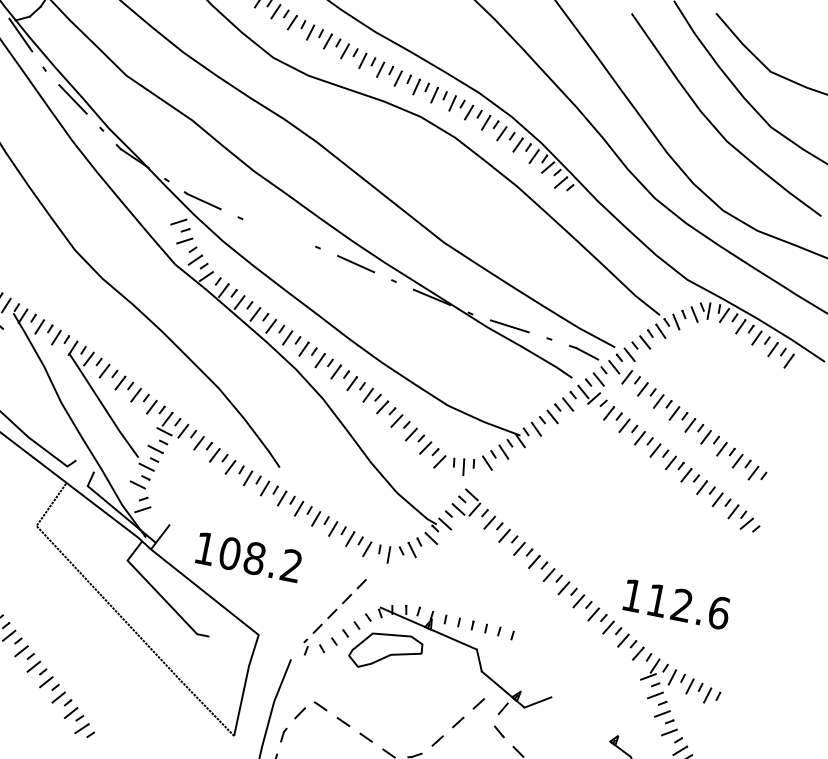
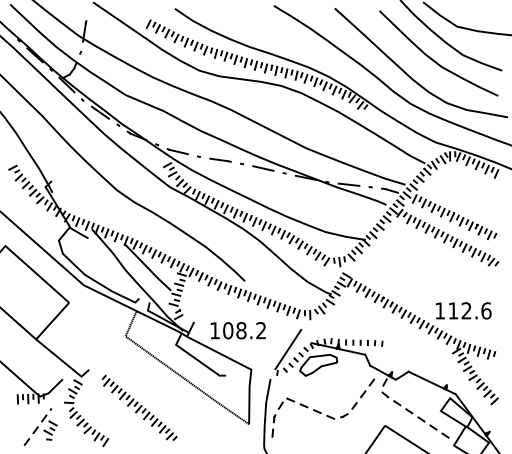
line: (279, 231) -> (220, 159), added
line: (335, 611) -> (288, 349), dashed -> solid
line: (579, 718) -> (425, 379), added

